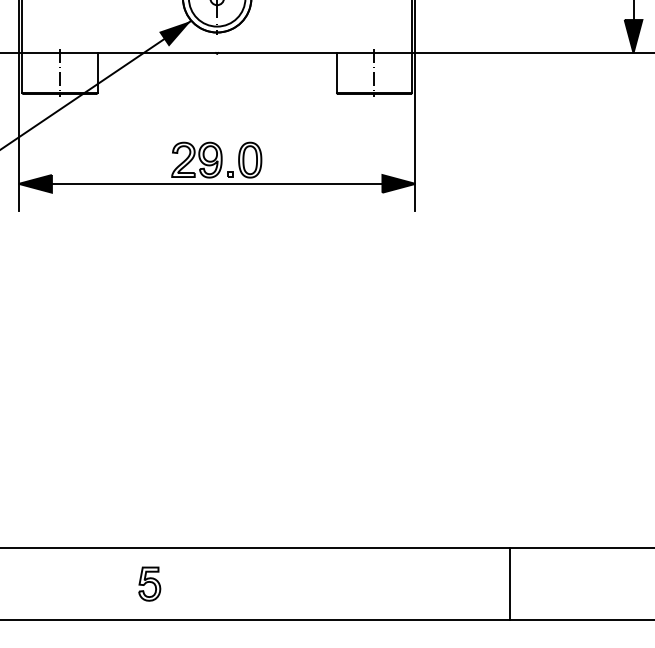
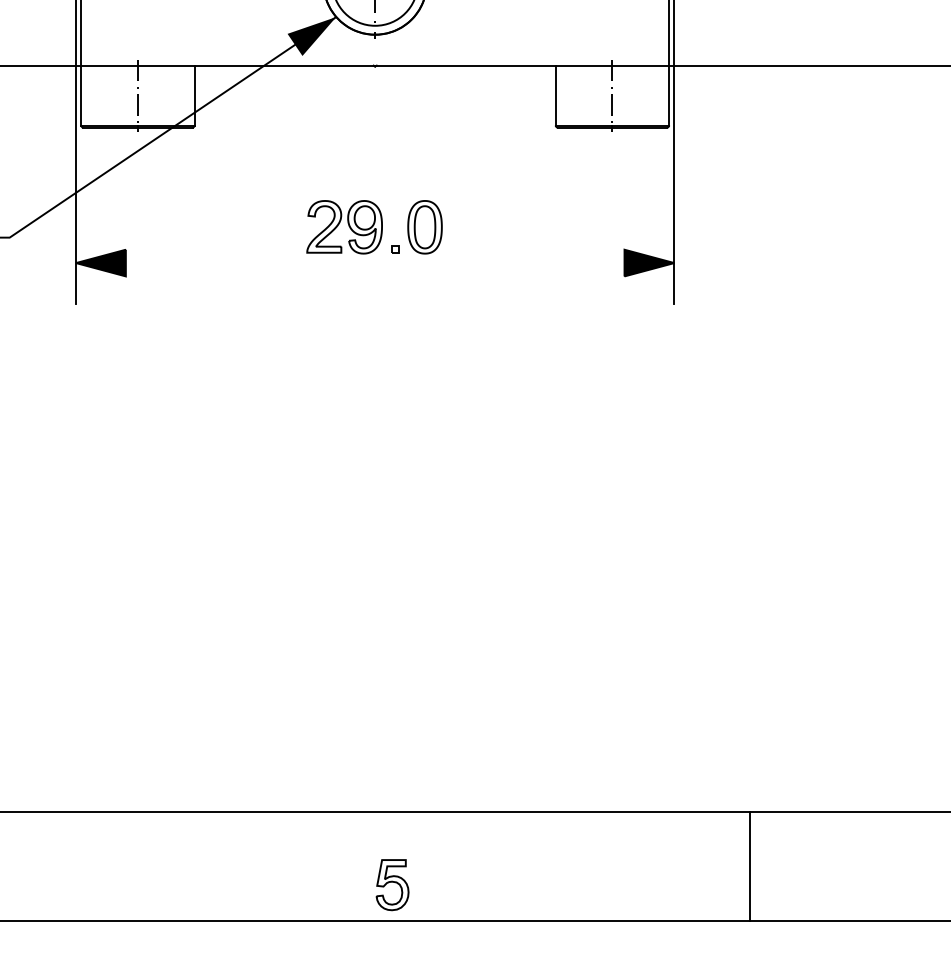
line: (216, 183) -> (374, 262), removed
part: (149, 583) -> (392, 884), moved
line: (509, 583) -> (749, 866), moved

